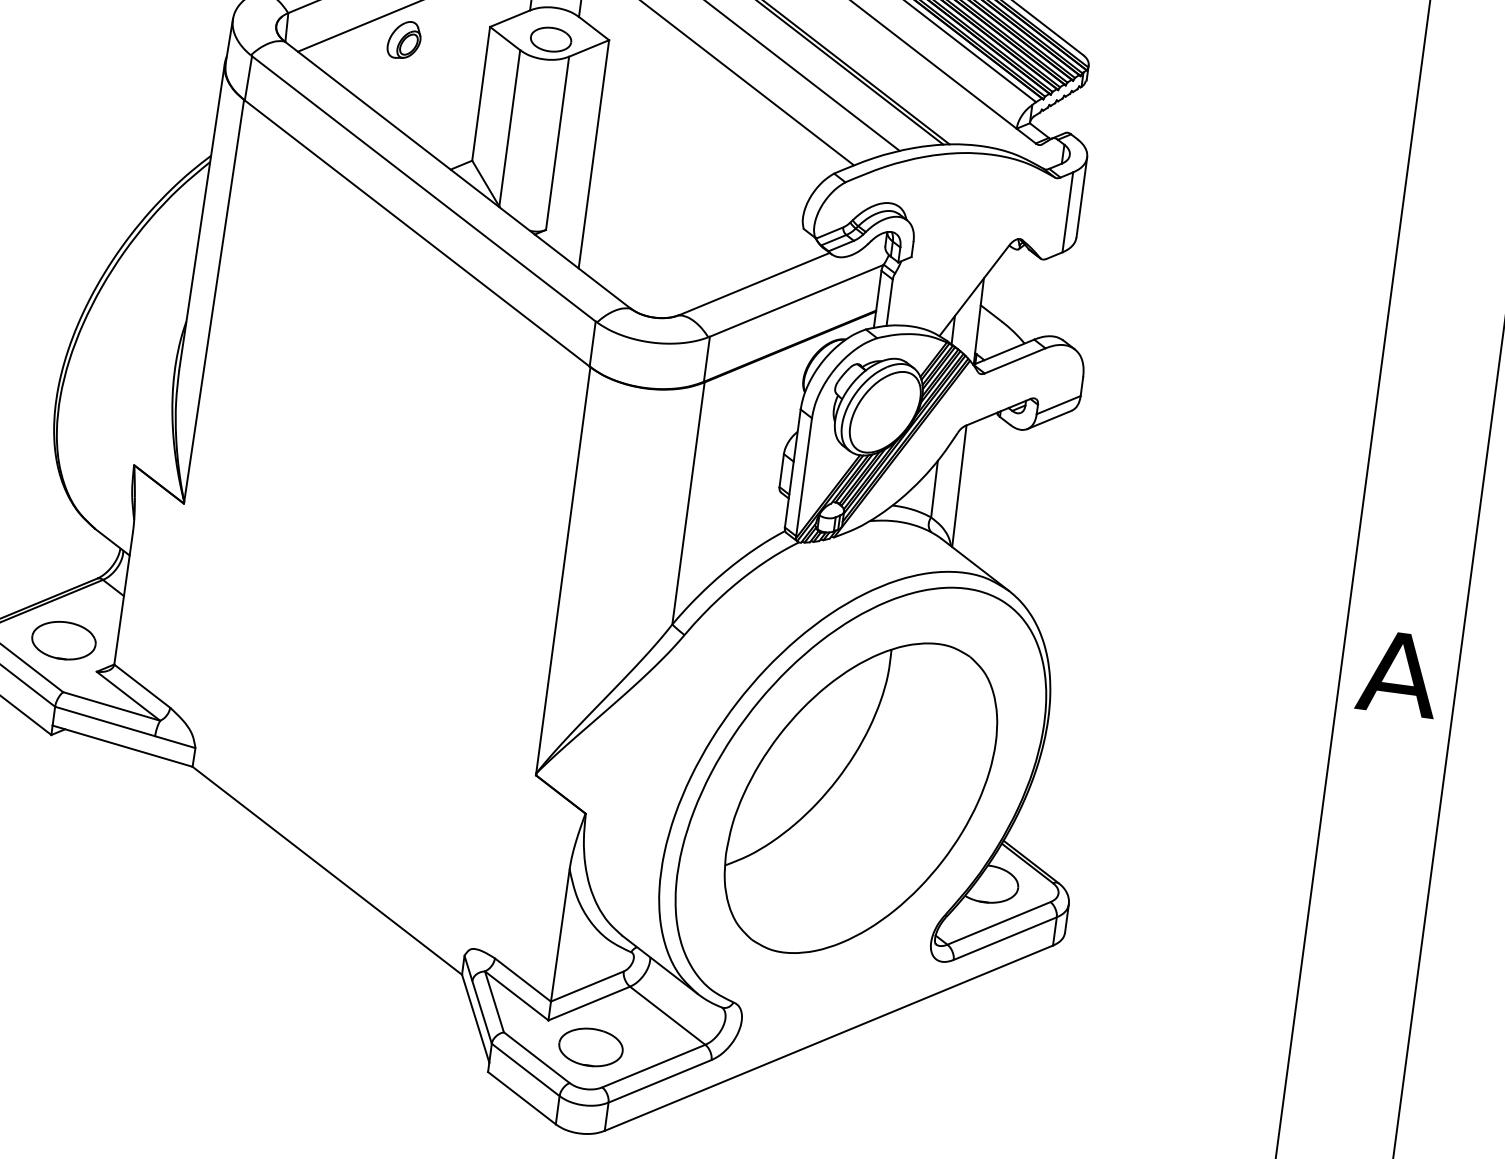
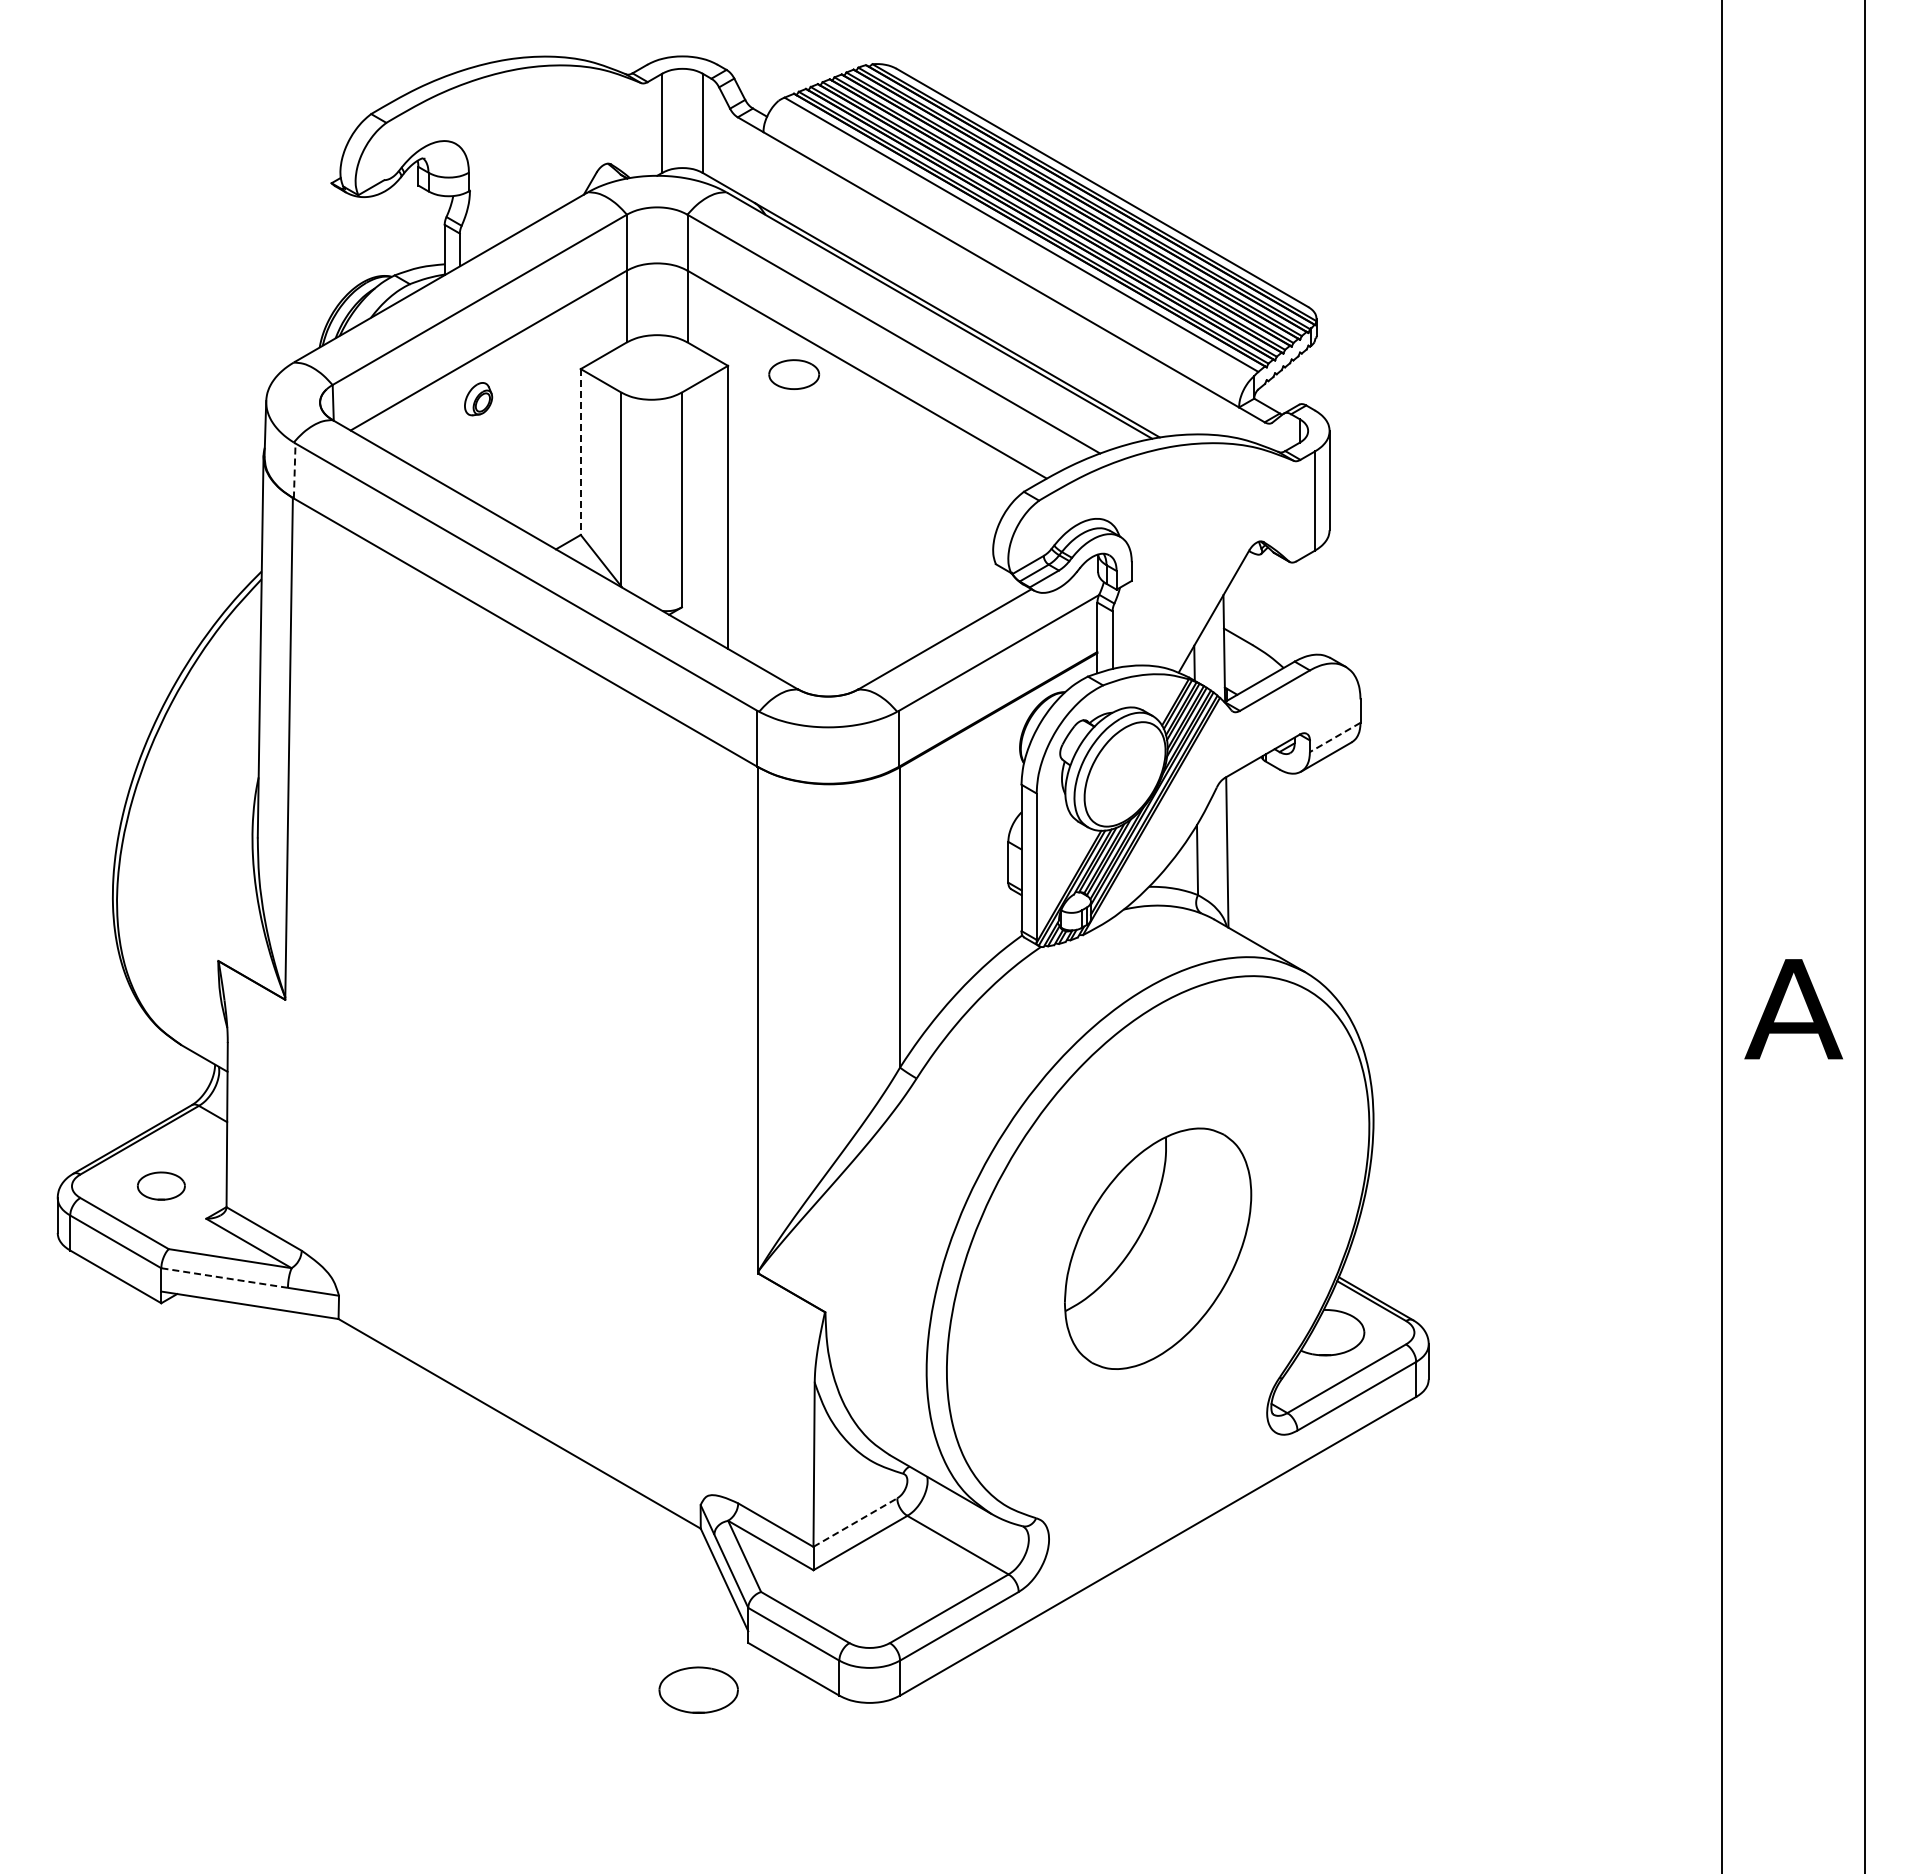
part: (551, 39) -> (794, 374), moved
part: (404, 40) -> (478, 399), size x0.7
line: (248, 78) -> (294, 471), solid -> dashed
line: (480, 94) -> (580, 452), solid -> dashed
line: (1058, 405) -> (1334, 737), solid -> dashed
part: (64, 640) -> (161, 1185), size x0.6
line: (105, 721) -> (224, 1277), solid -> dashed
part: (860, 798) -> (1157, 1248), size x0.6
line: (587, 986) -> (855, 1522), solid -> dashed
part: (590, 1046) -> (698, 1689), moved

